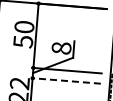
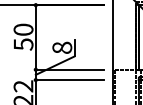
line: (66, 81) -> (69, 80), dashed -> solid

